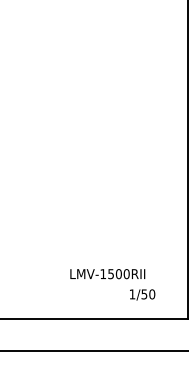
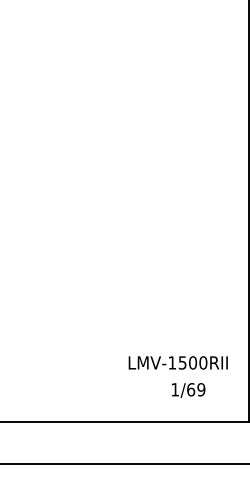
text: (107, 274) -> (177, 363), moved
text: (148, 294) -> (196, 389), 1/50 -> 1/69

